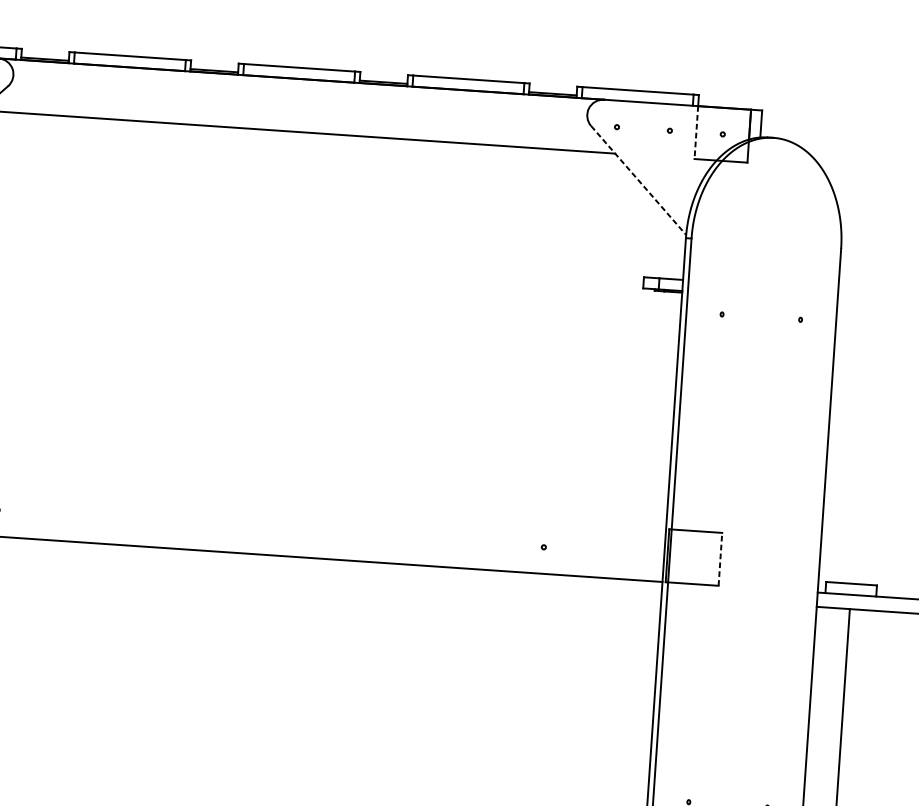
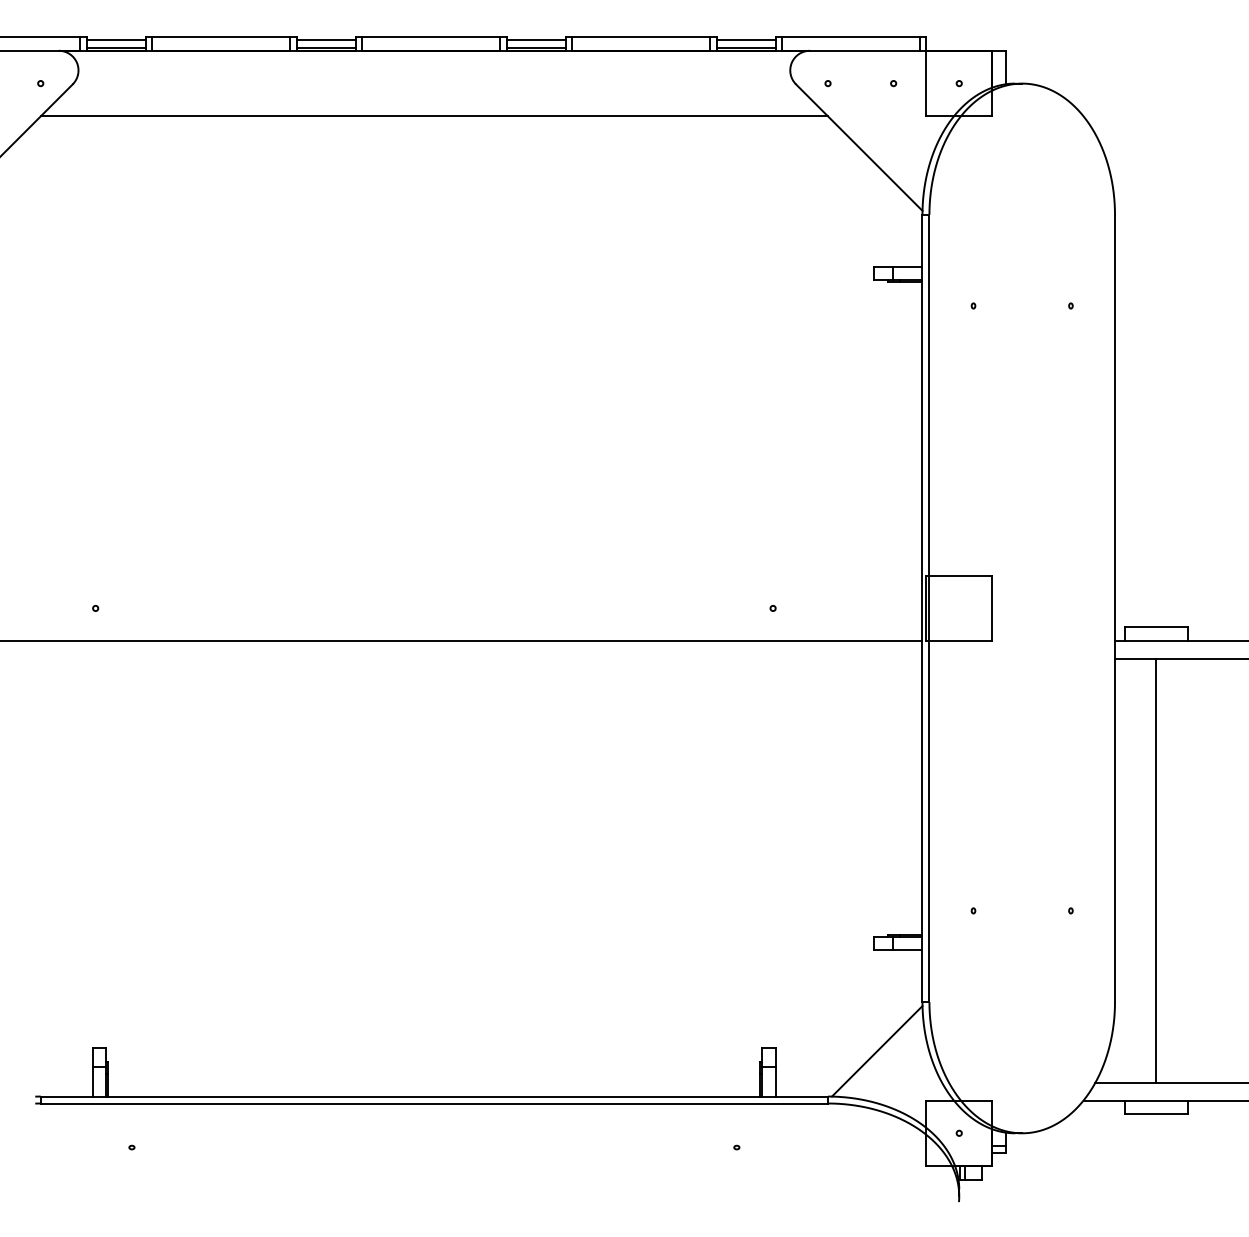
line: (44, 52) -> (115, 39), added
line: (214, 64) -> (325, 39), added
line: (383, 75) -> (535, 39), added
line: (552, 87) -> (745, 39), added
line: (696, 132) -> (926, 83), dashed -> solid
line: (638, 180) -> (859, 147), dashed -> solid
line: (720, 559) -> (992, 608), dashed -> solid

